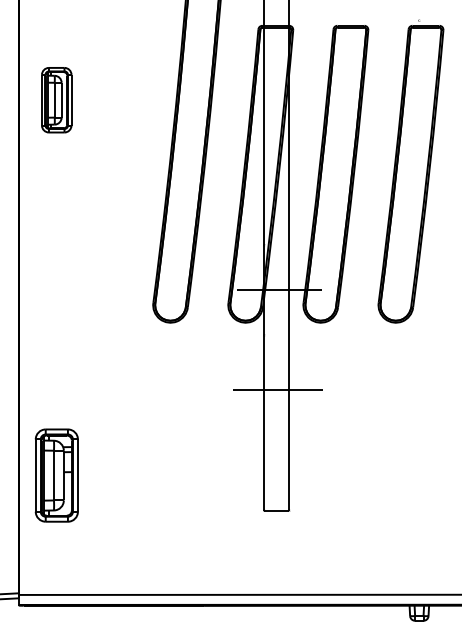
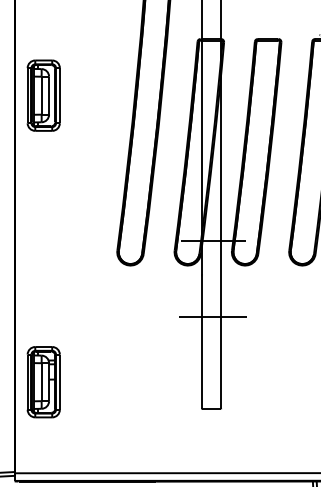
part: (56, 100) -> (43, 96), size x1.43

